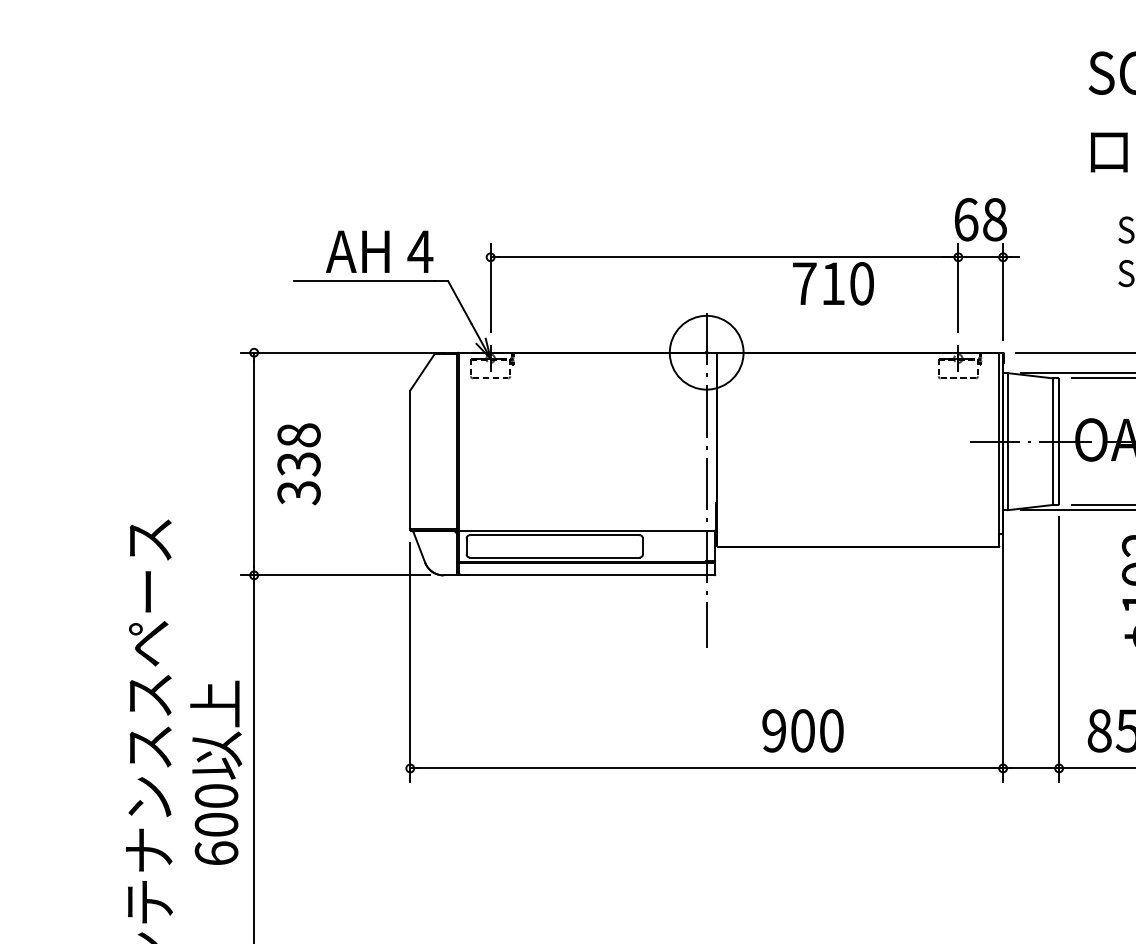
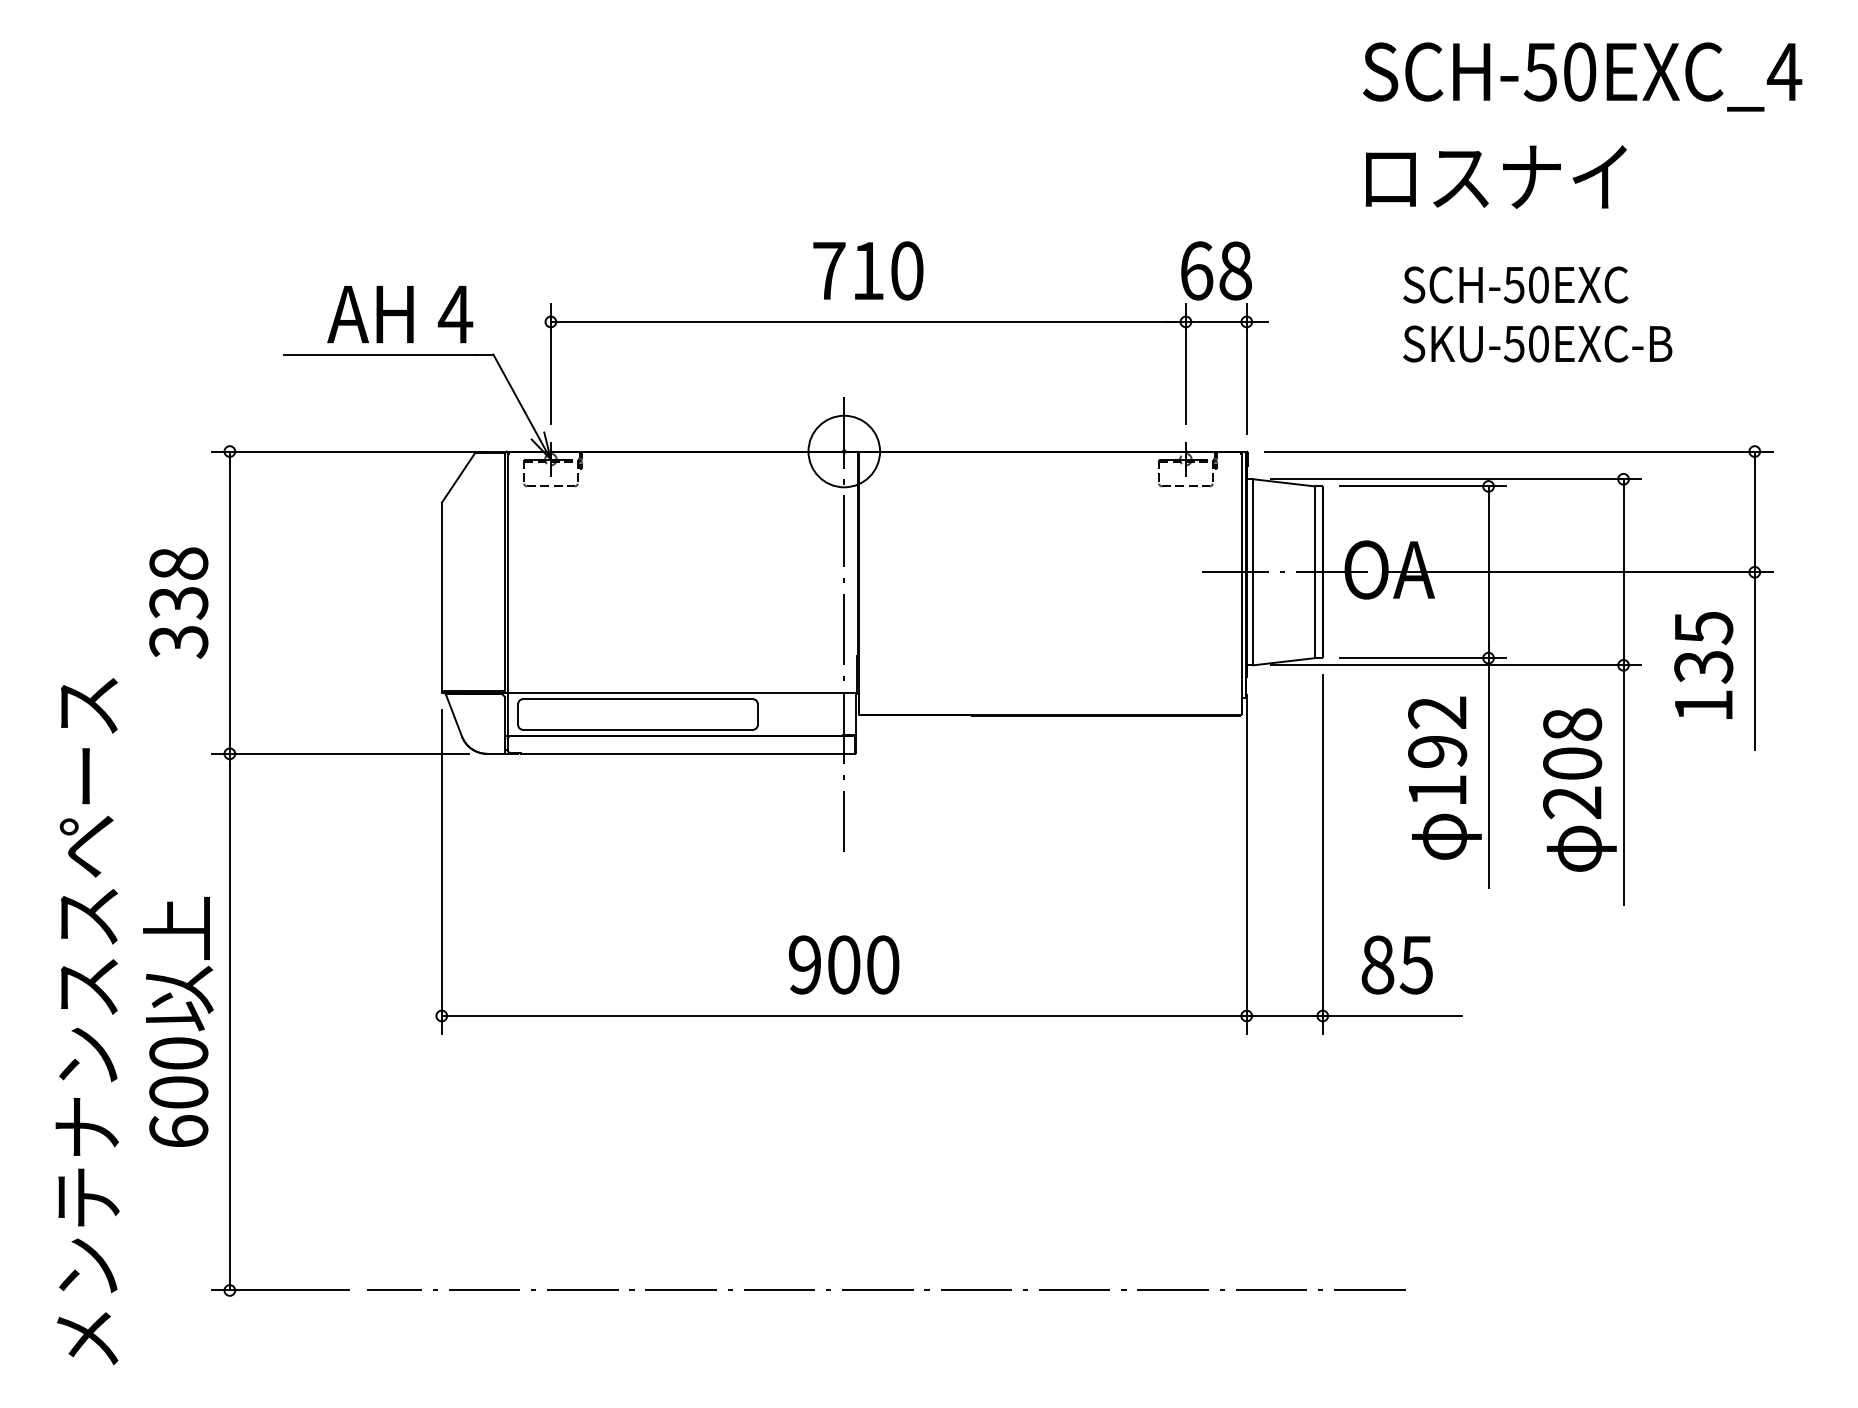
text: (833, 283) -> (868, 270), moved
circle: (706, 352) -> (844, 451), size x0.71
text: (298, 463) -> (178, 602), moved
text: (803, 730) -> (844, 964), moved

